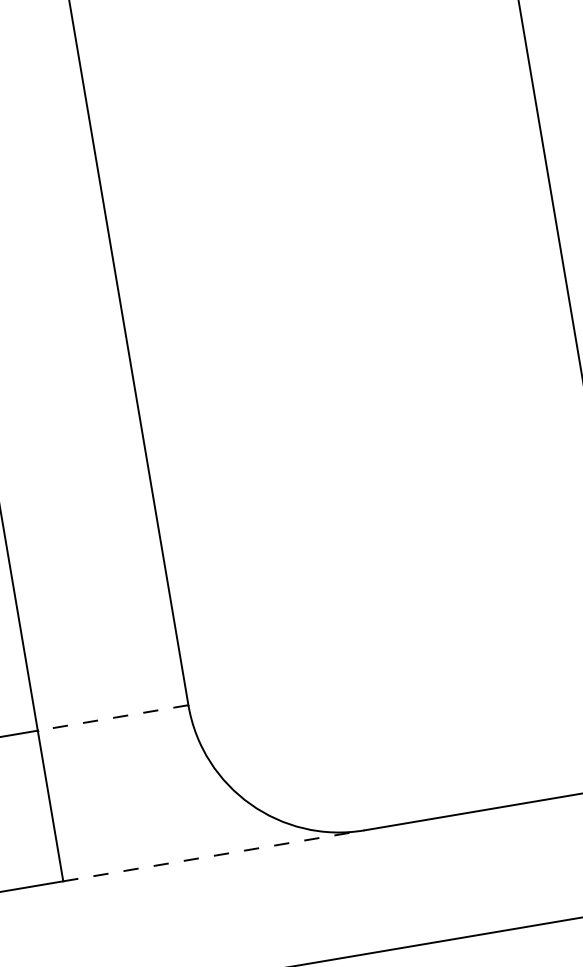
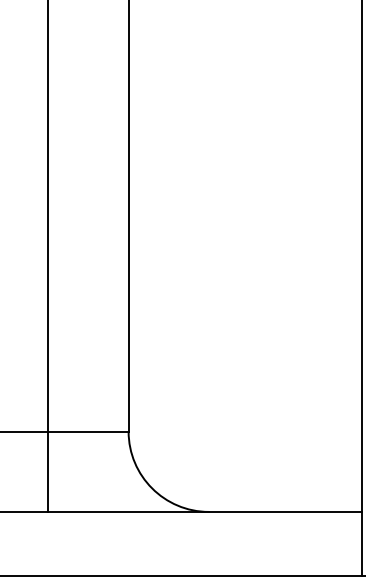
line: (111, 718) -> (87, 431), dashed -> solid
line: (215, 854) -> (129, 511), dashed -> solid

